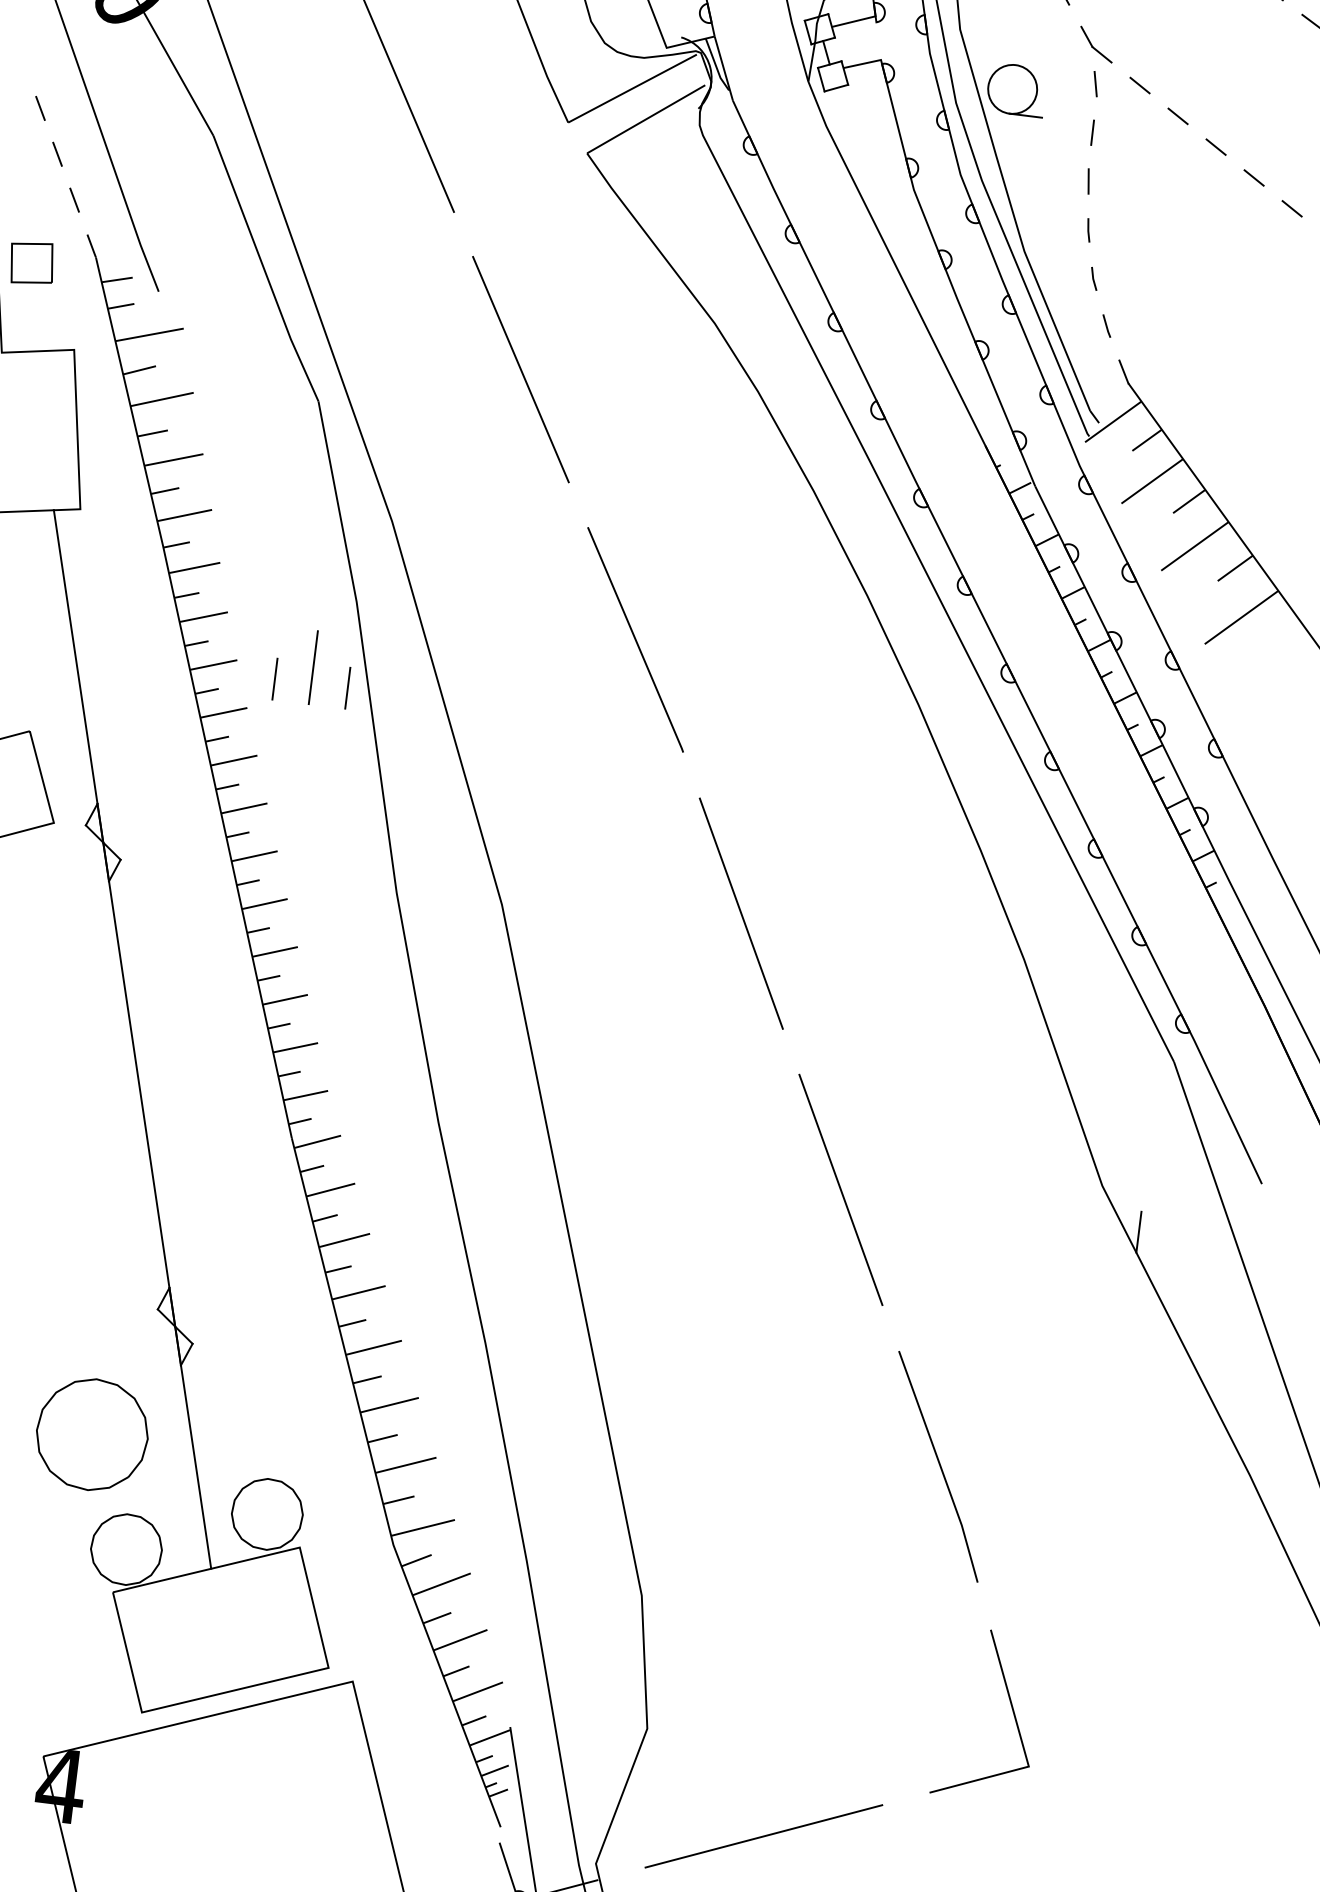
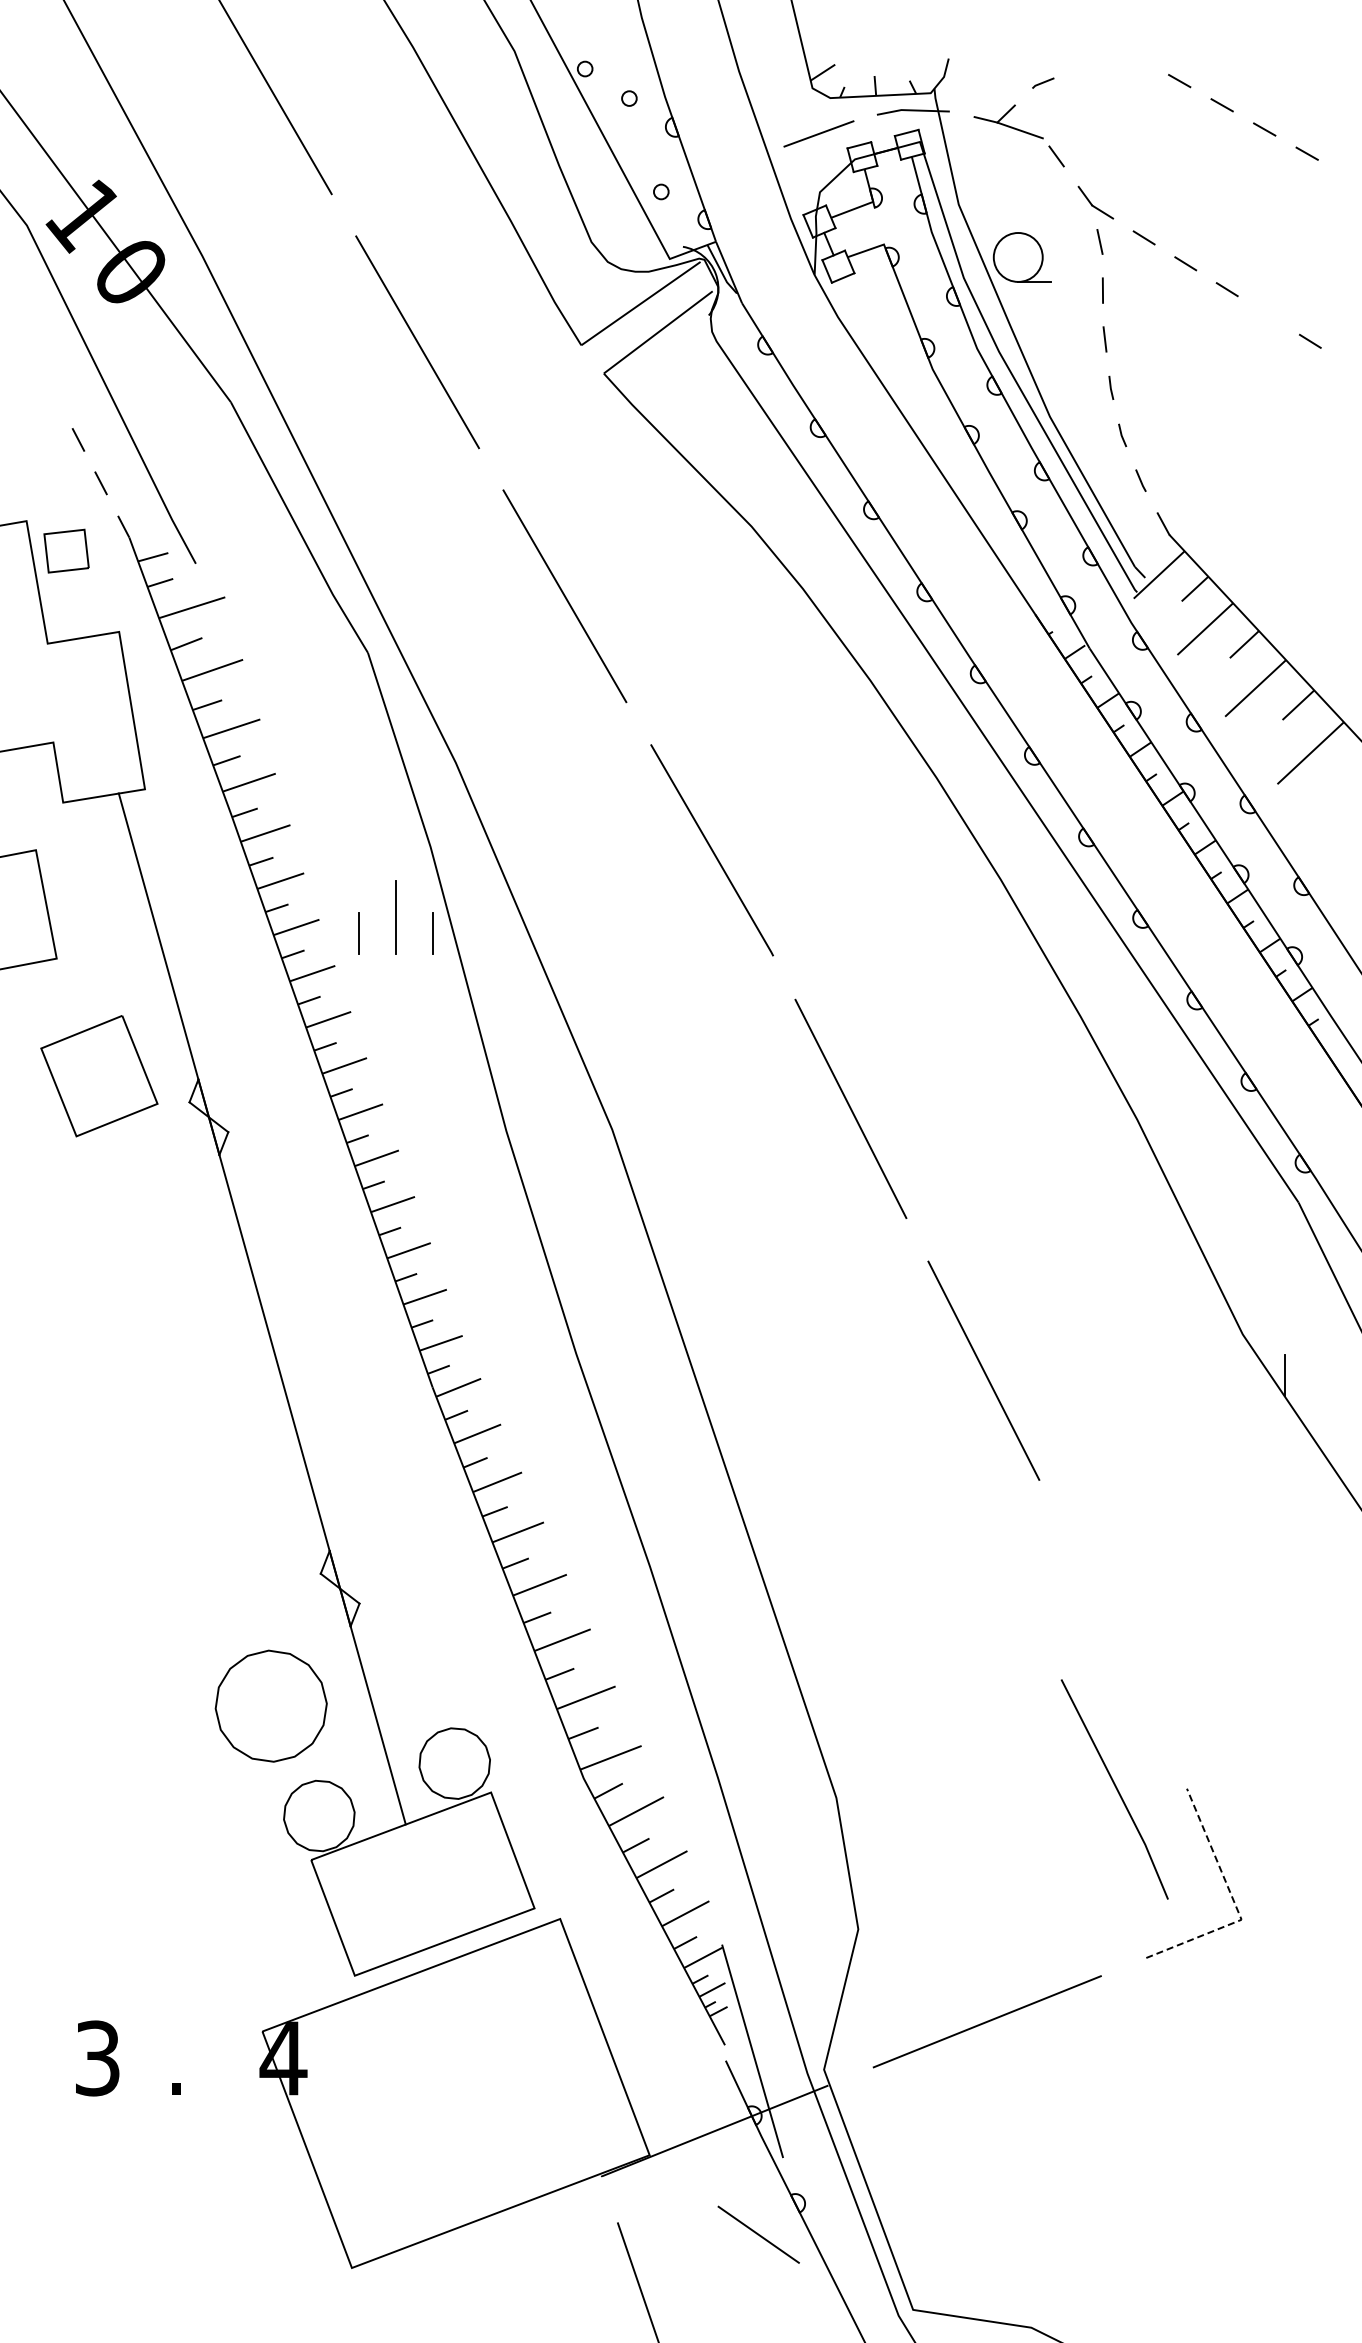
line: (40, 108) -> (55, 396), removed
line: (1253, 177) -> (1268, 315), removed
line: (939, 1465) -> (1115, 1788), moved
line: (1023, 1748) -> (1234, 1902), solid -> dashed

